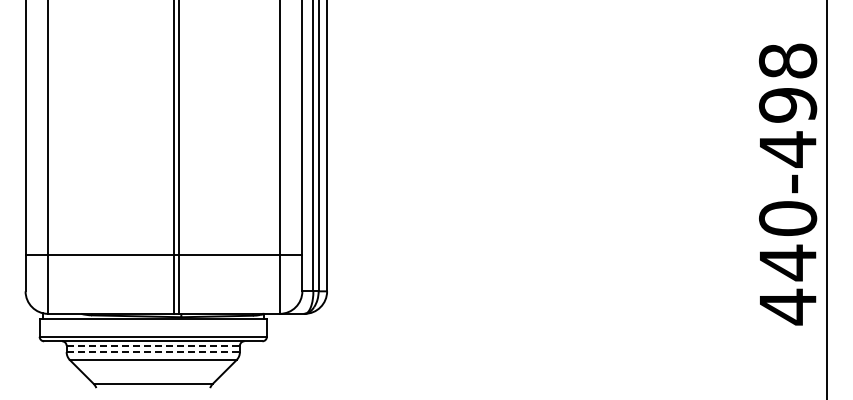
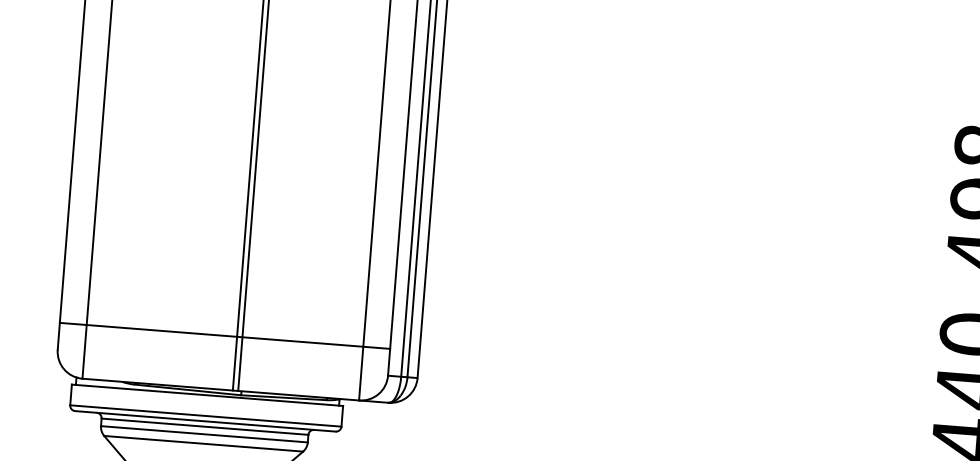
line: (163, 254) -> (224, 335), moved
line: (153, 345) -> (205, 426), dashed -> solid
line: (153, 352) -> (204, 434), dashed -> solid

